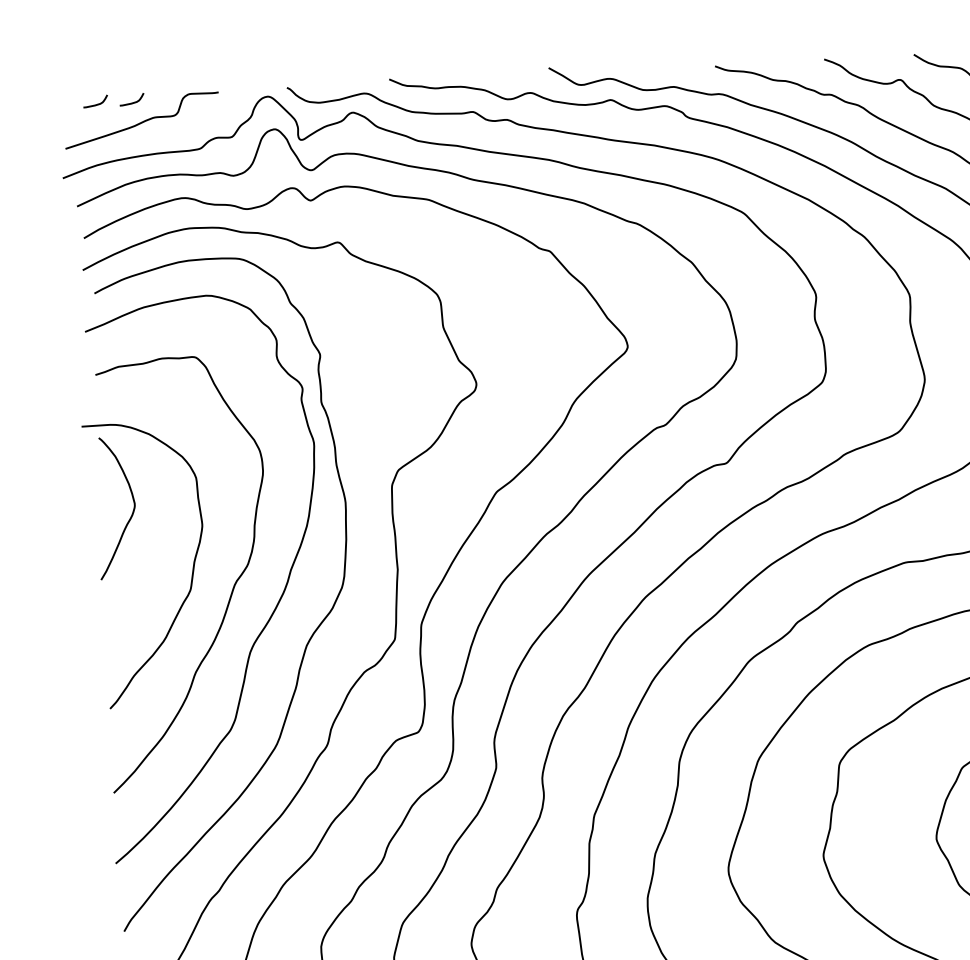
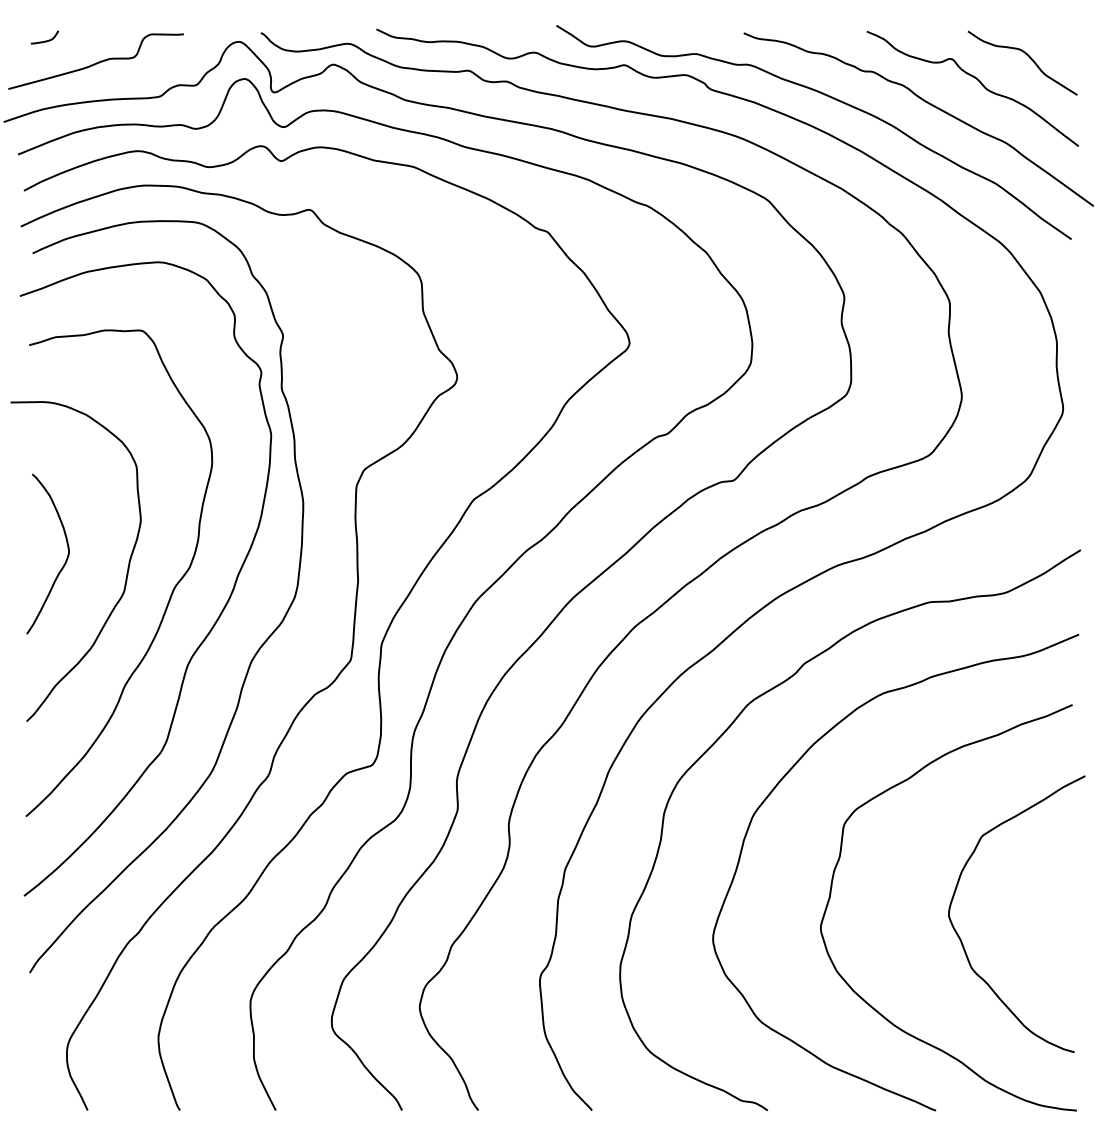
curve: (131, 102) -> (85, 40), removed
curve: (131, 514) -> (64, 562), moved

